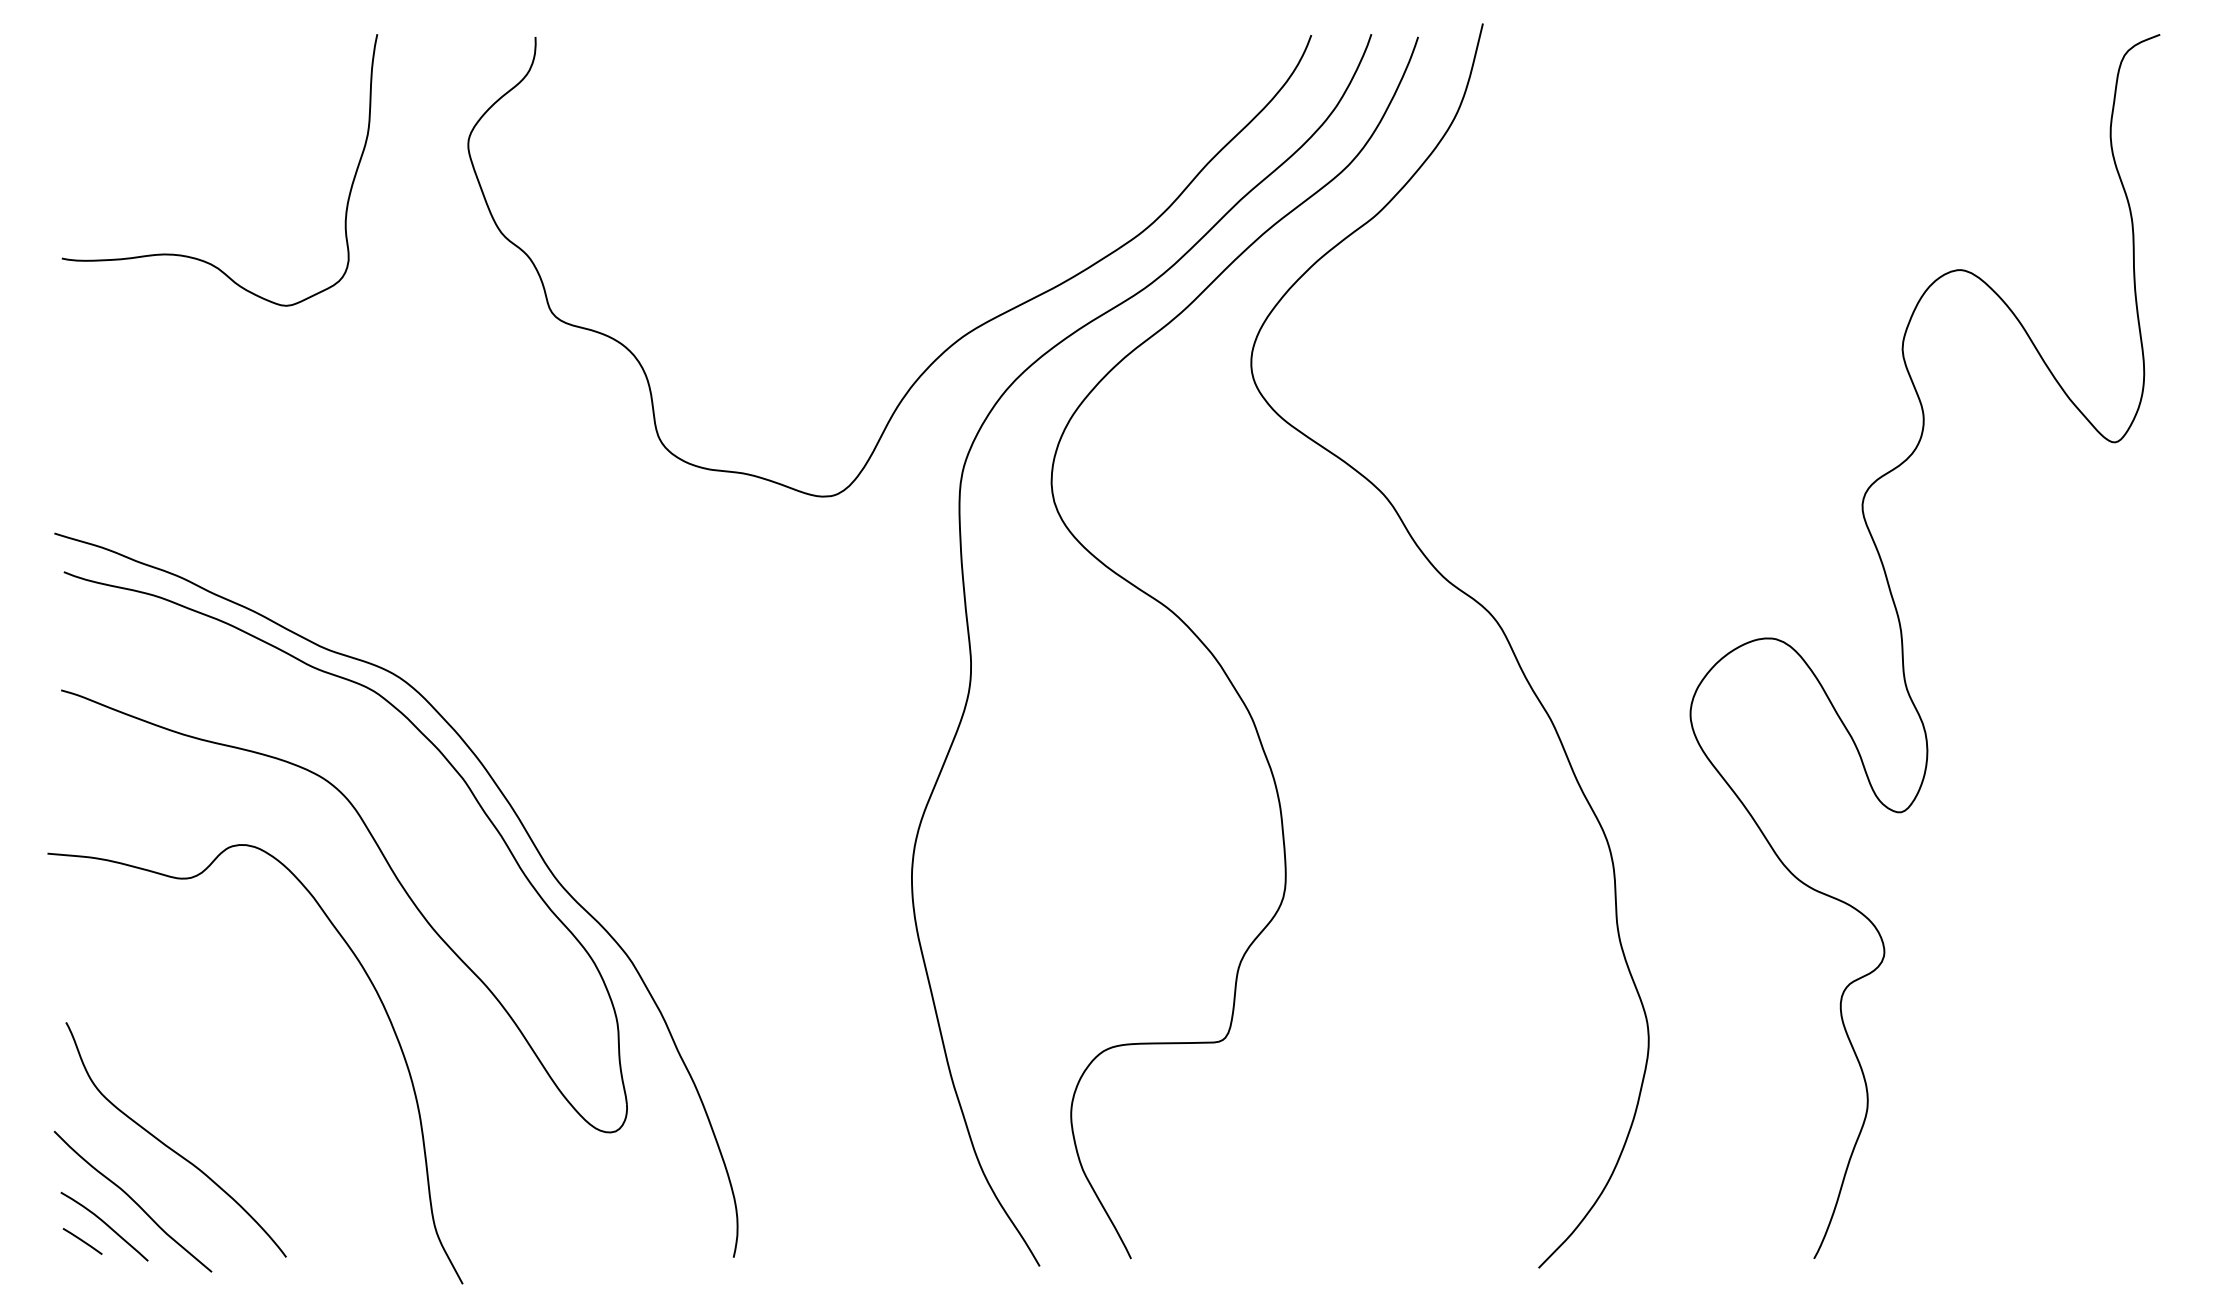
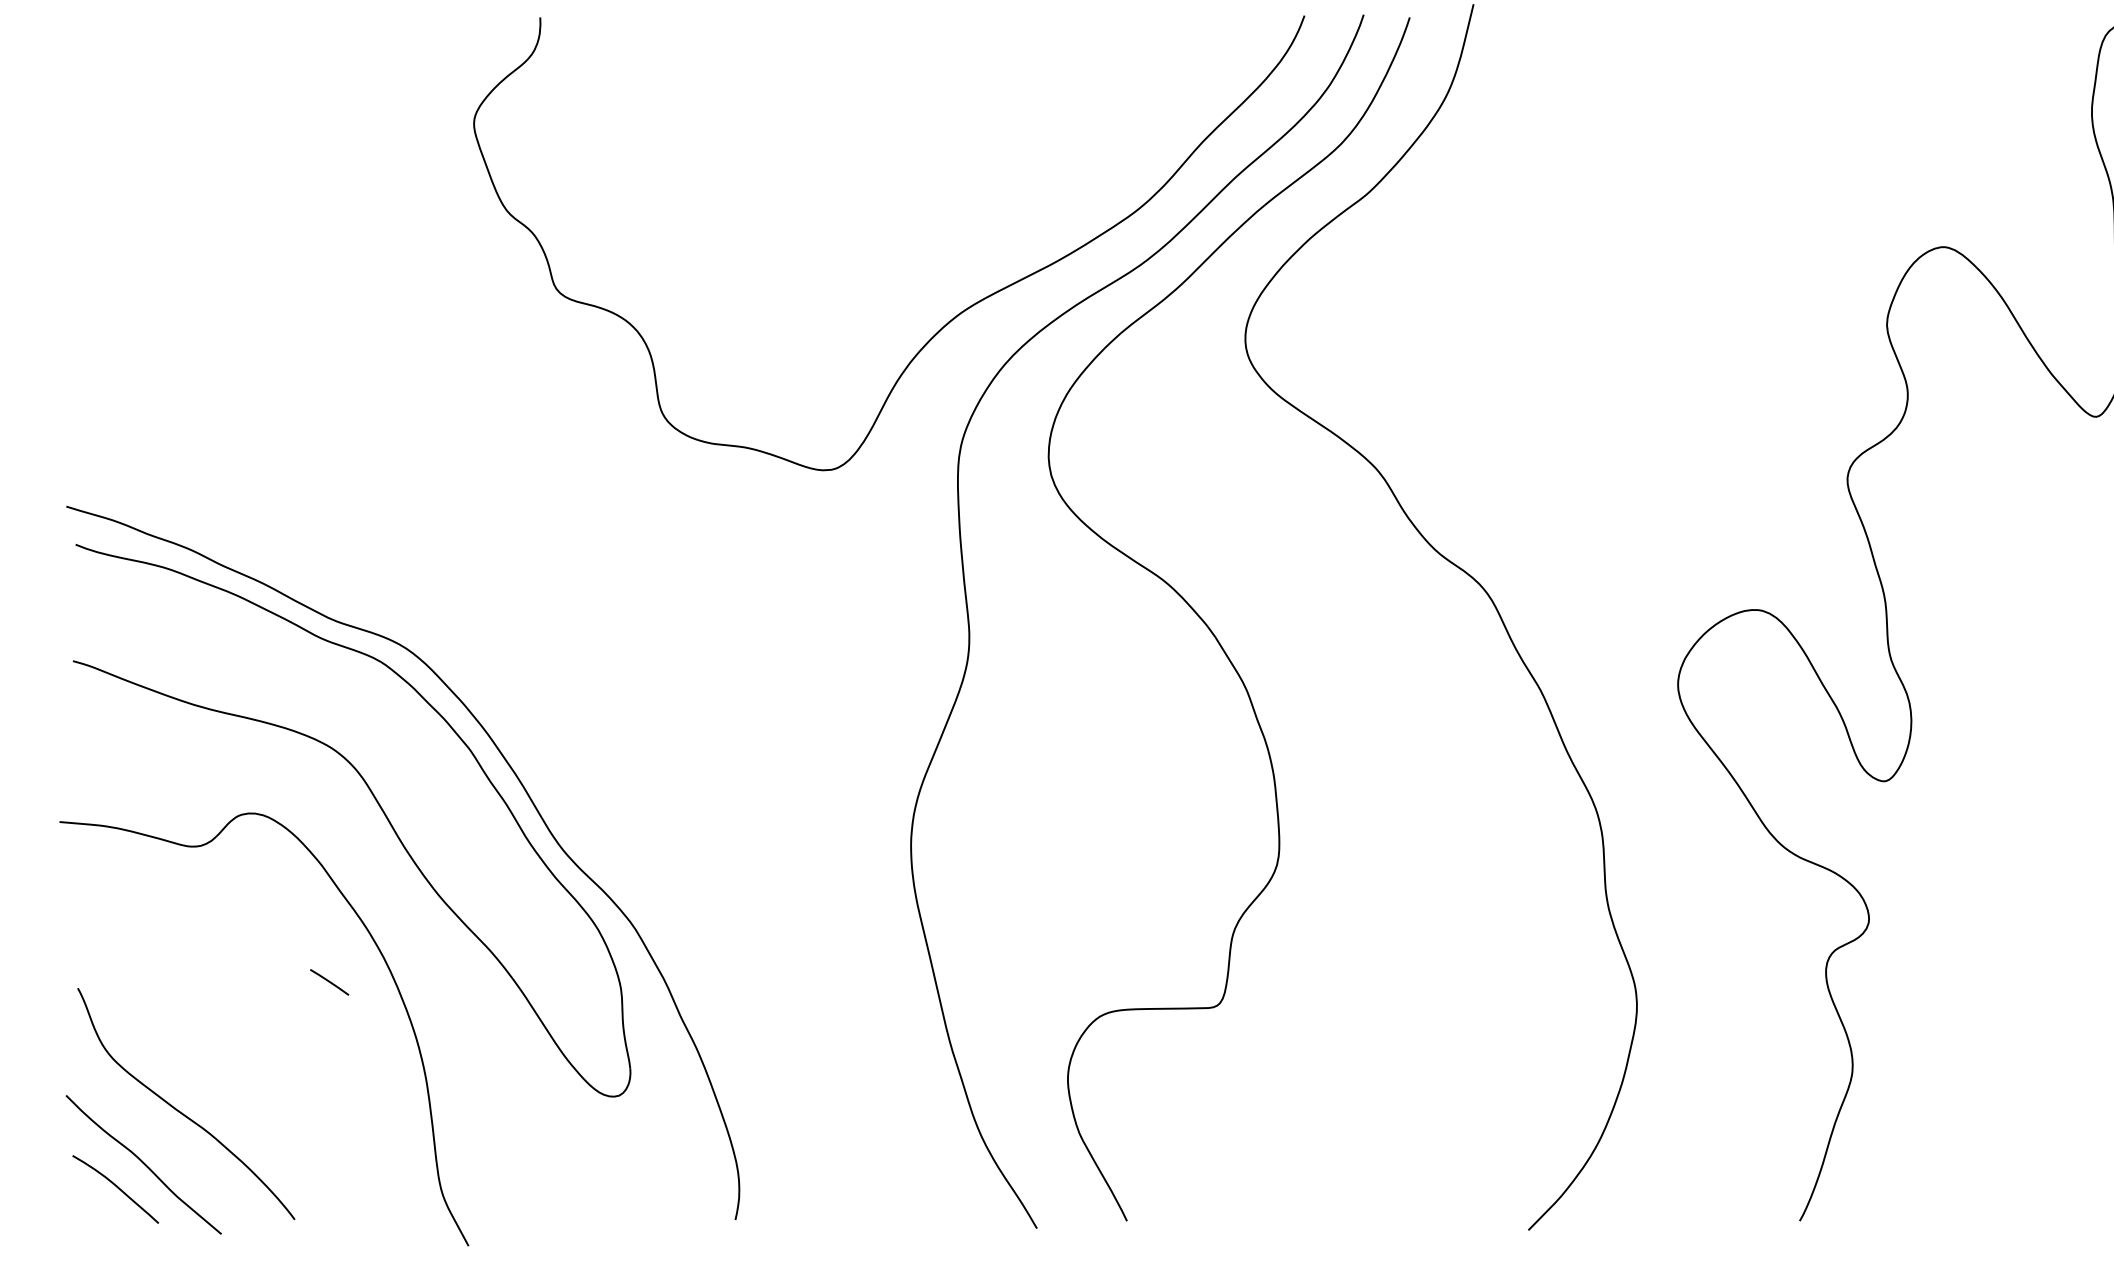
curve: (199, 258) -> (209, 235), removed
line: (82, 1241) -> (329, 982), moved

